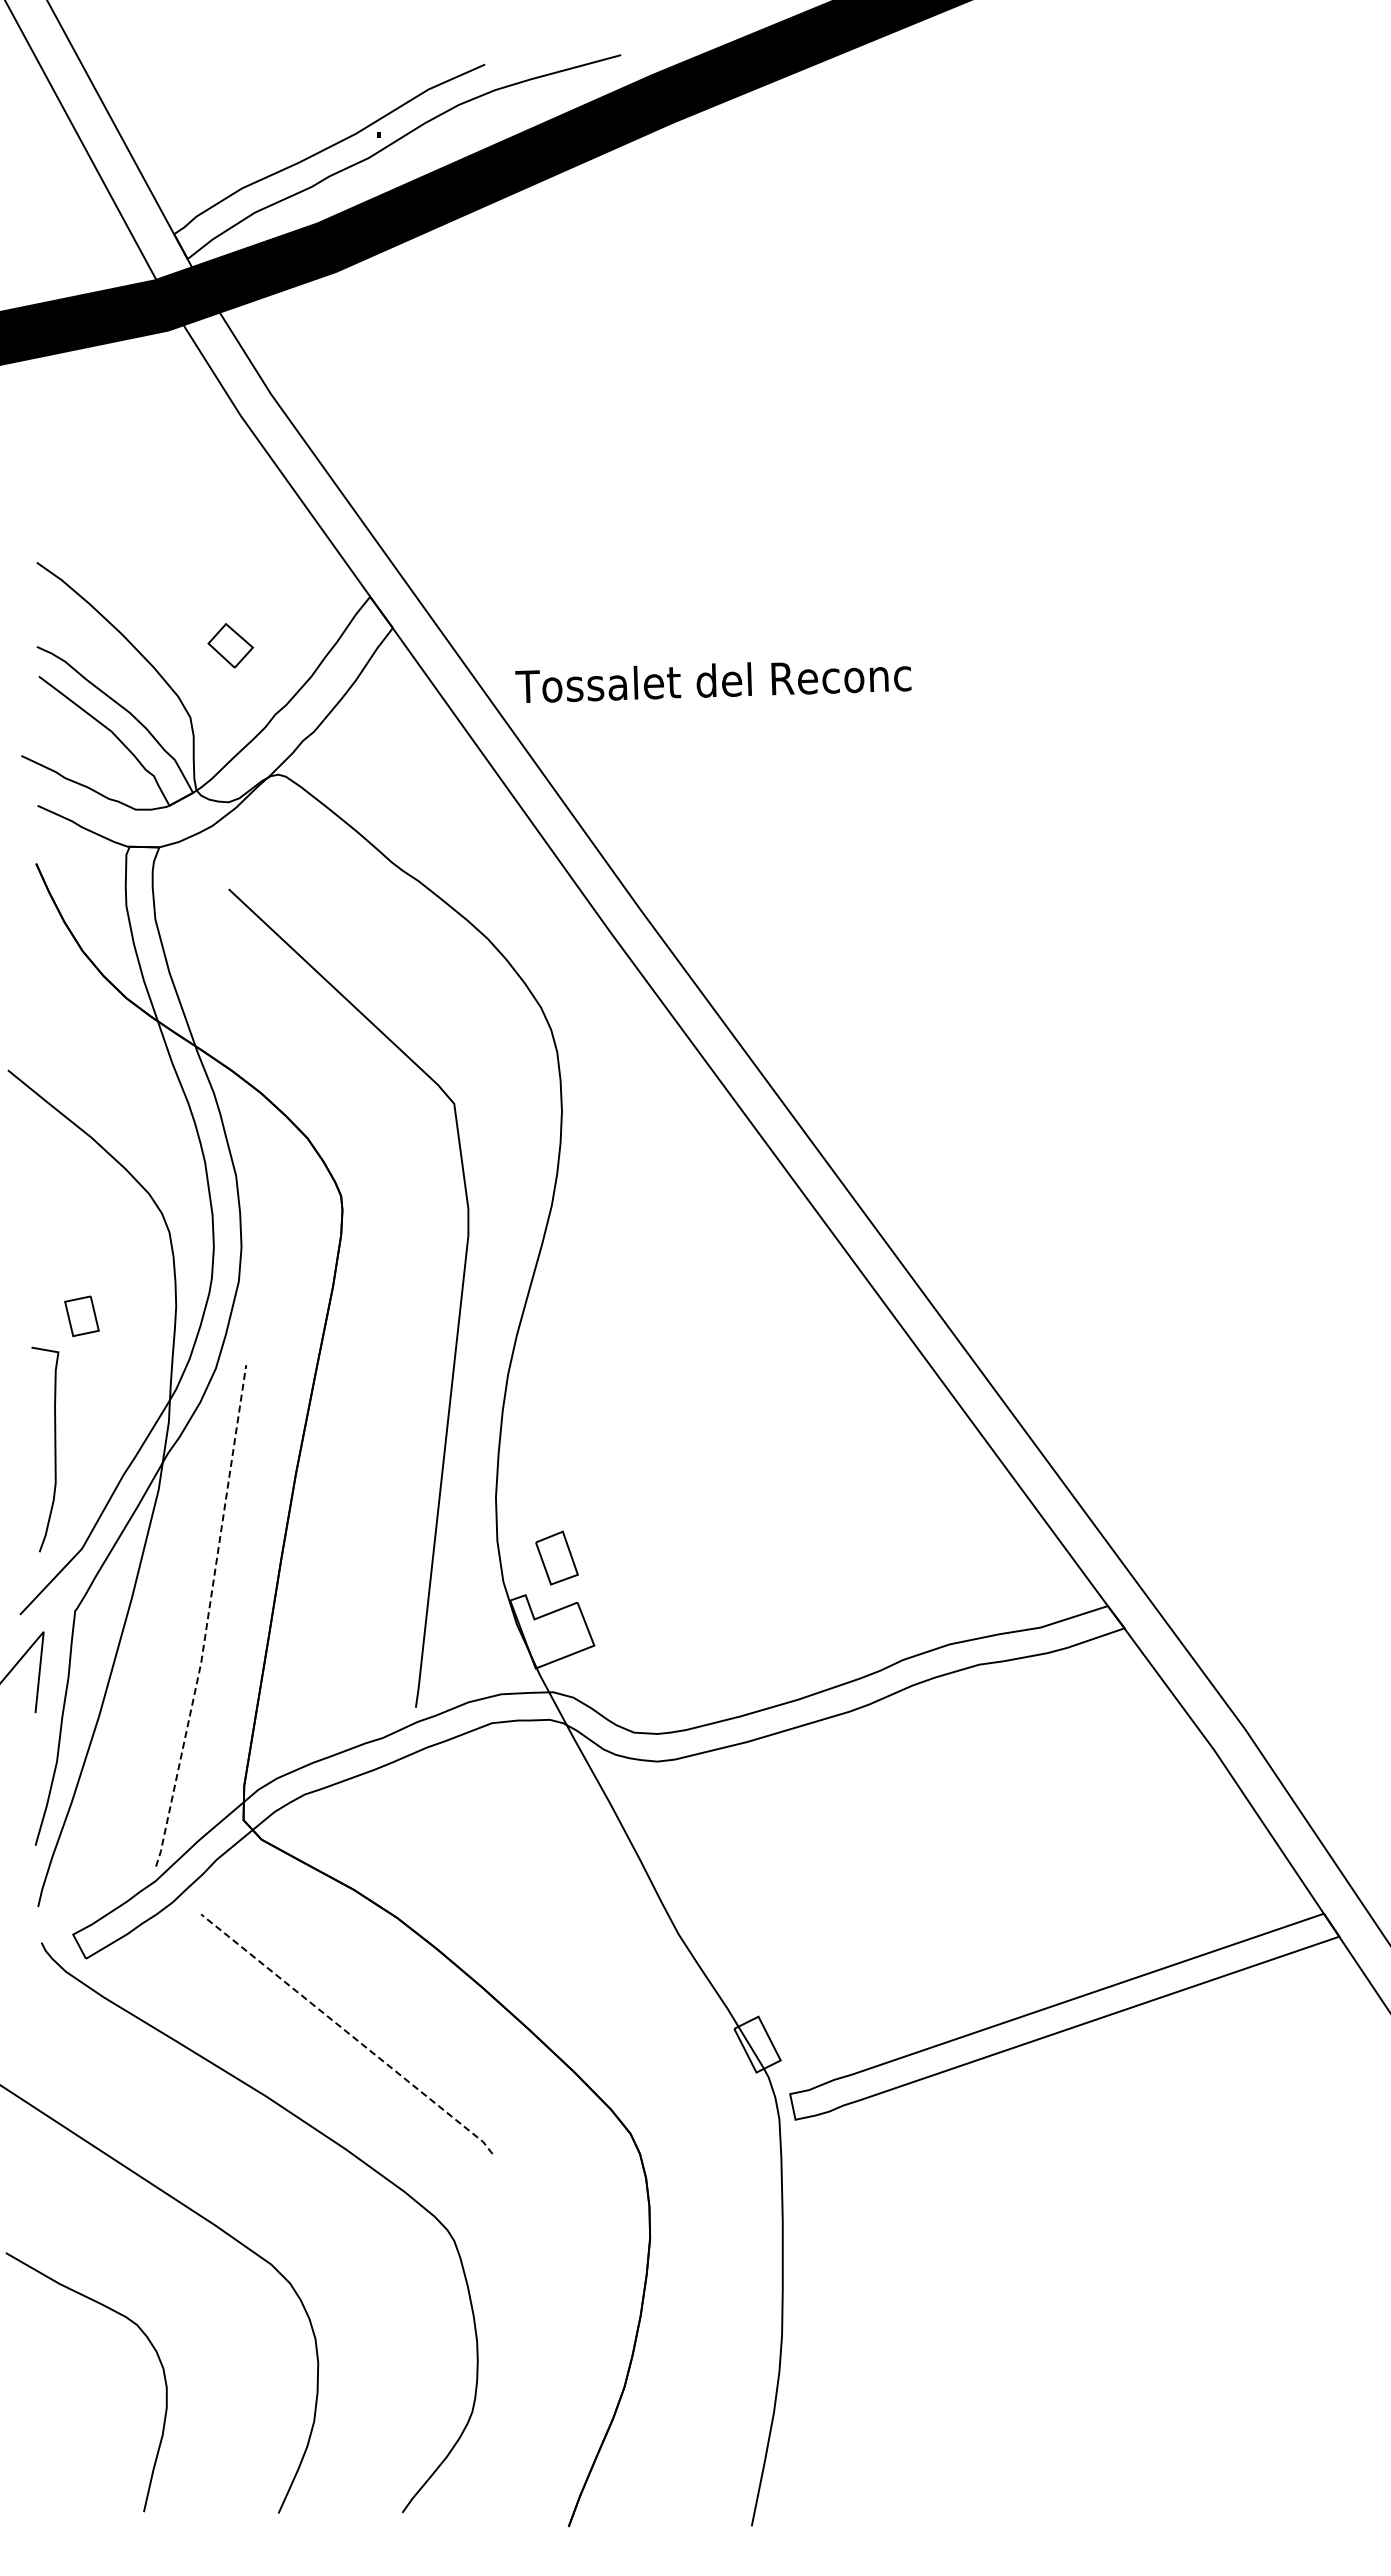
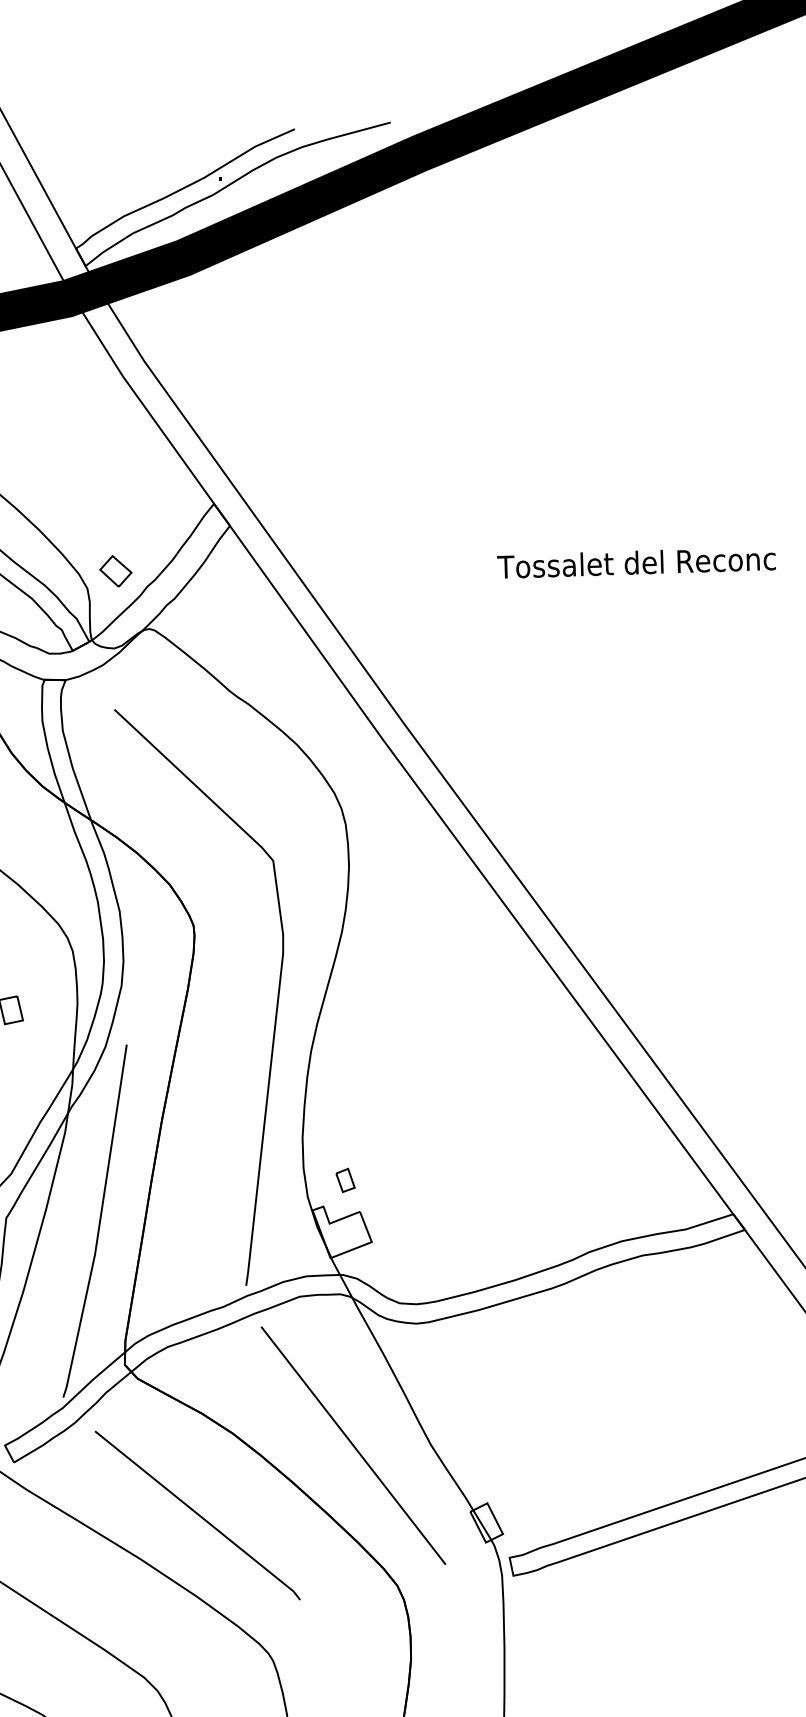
part: (230, 645) -> (115, 571), moved
text: (713, 682) -> (636, 564), moved
part: (556, 1557) -> (345, 1180), size x0.62
line: (208, 1617) -> (100, 1222), dashed -> solid
line: (568, 1934) -> (353, 1445), added
line: (348, 2033) -> (198, 1515), dashed -> solid

